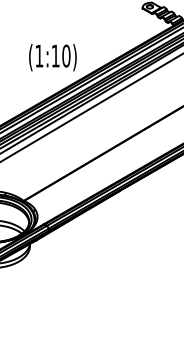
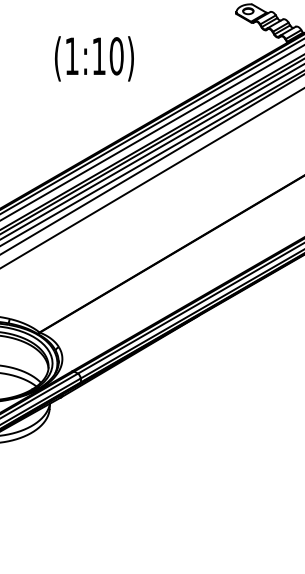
text: (52, 57) -> (93, 58), moved

